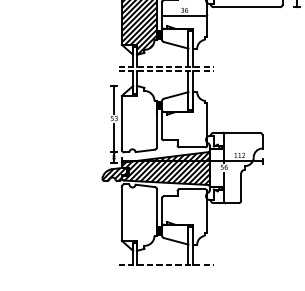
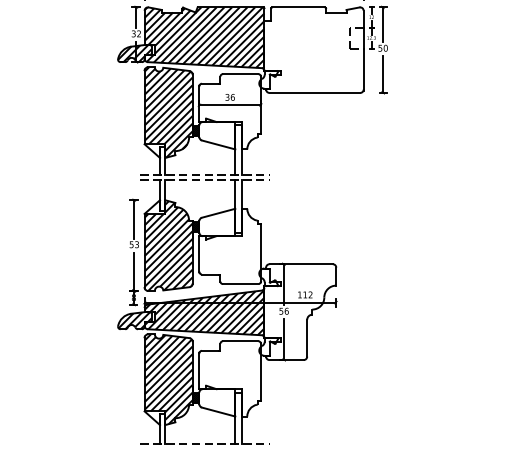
hatch: (139, 119) -> (168, 245), added
hatch: (139, 217) -> (168, 379), added

